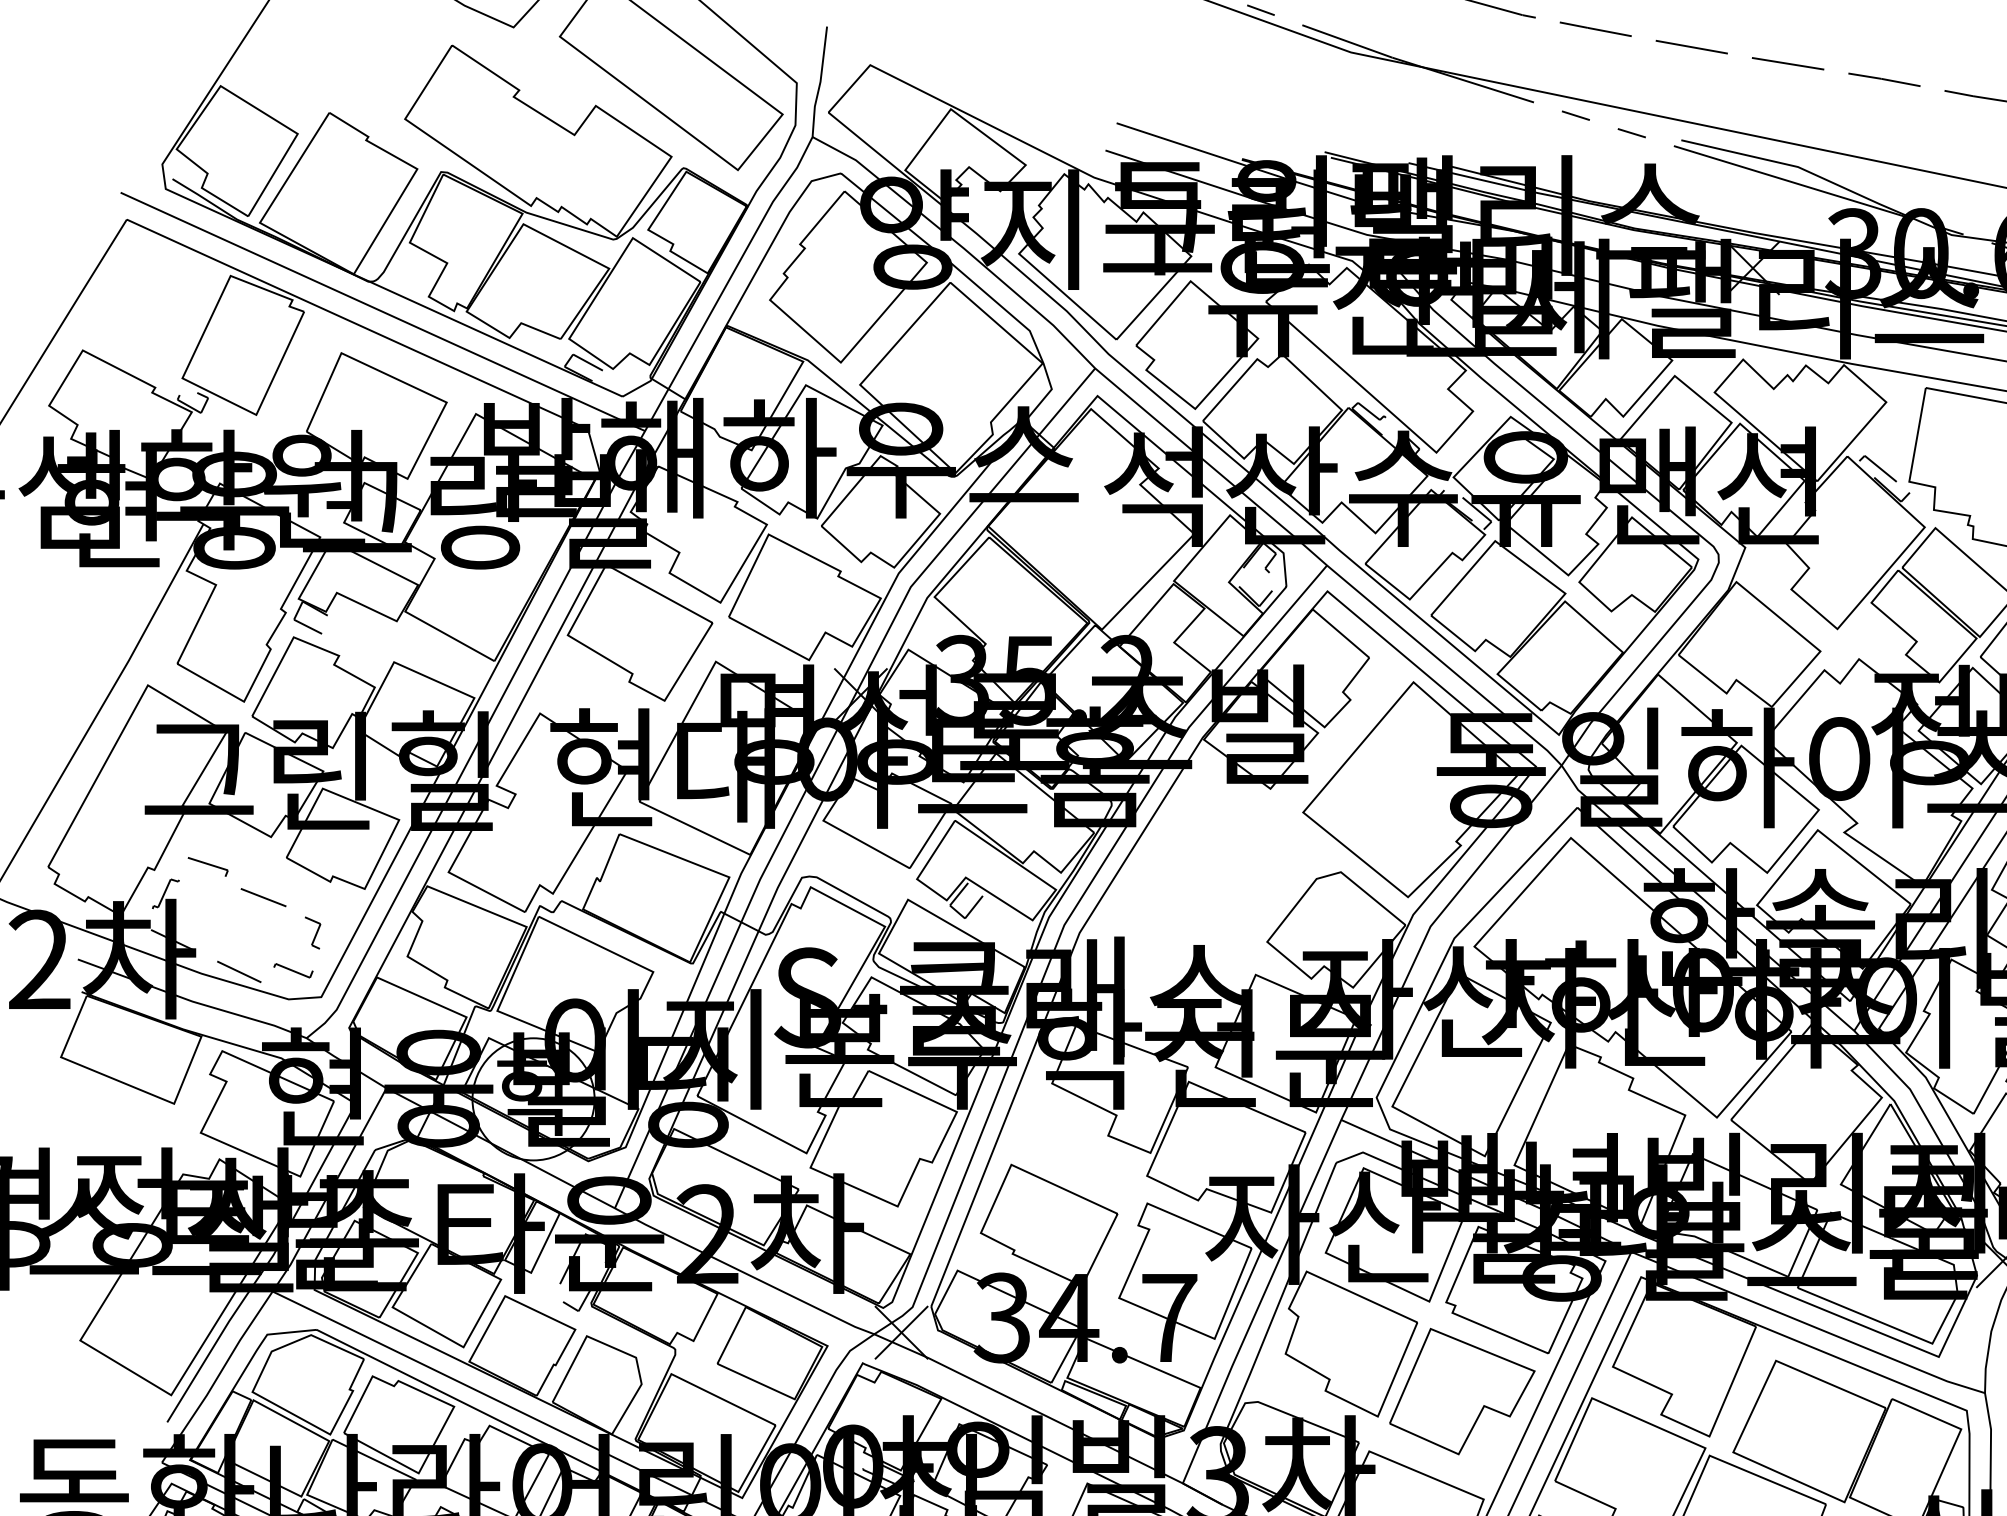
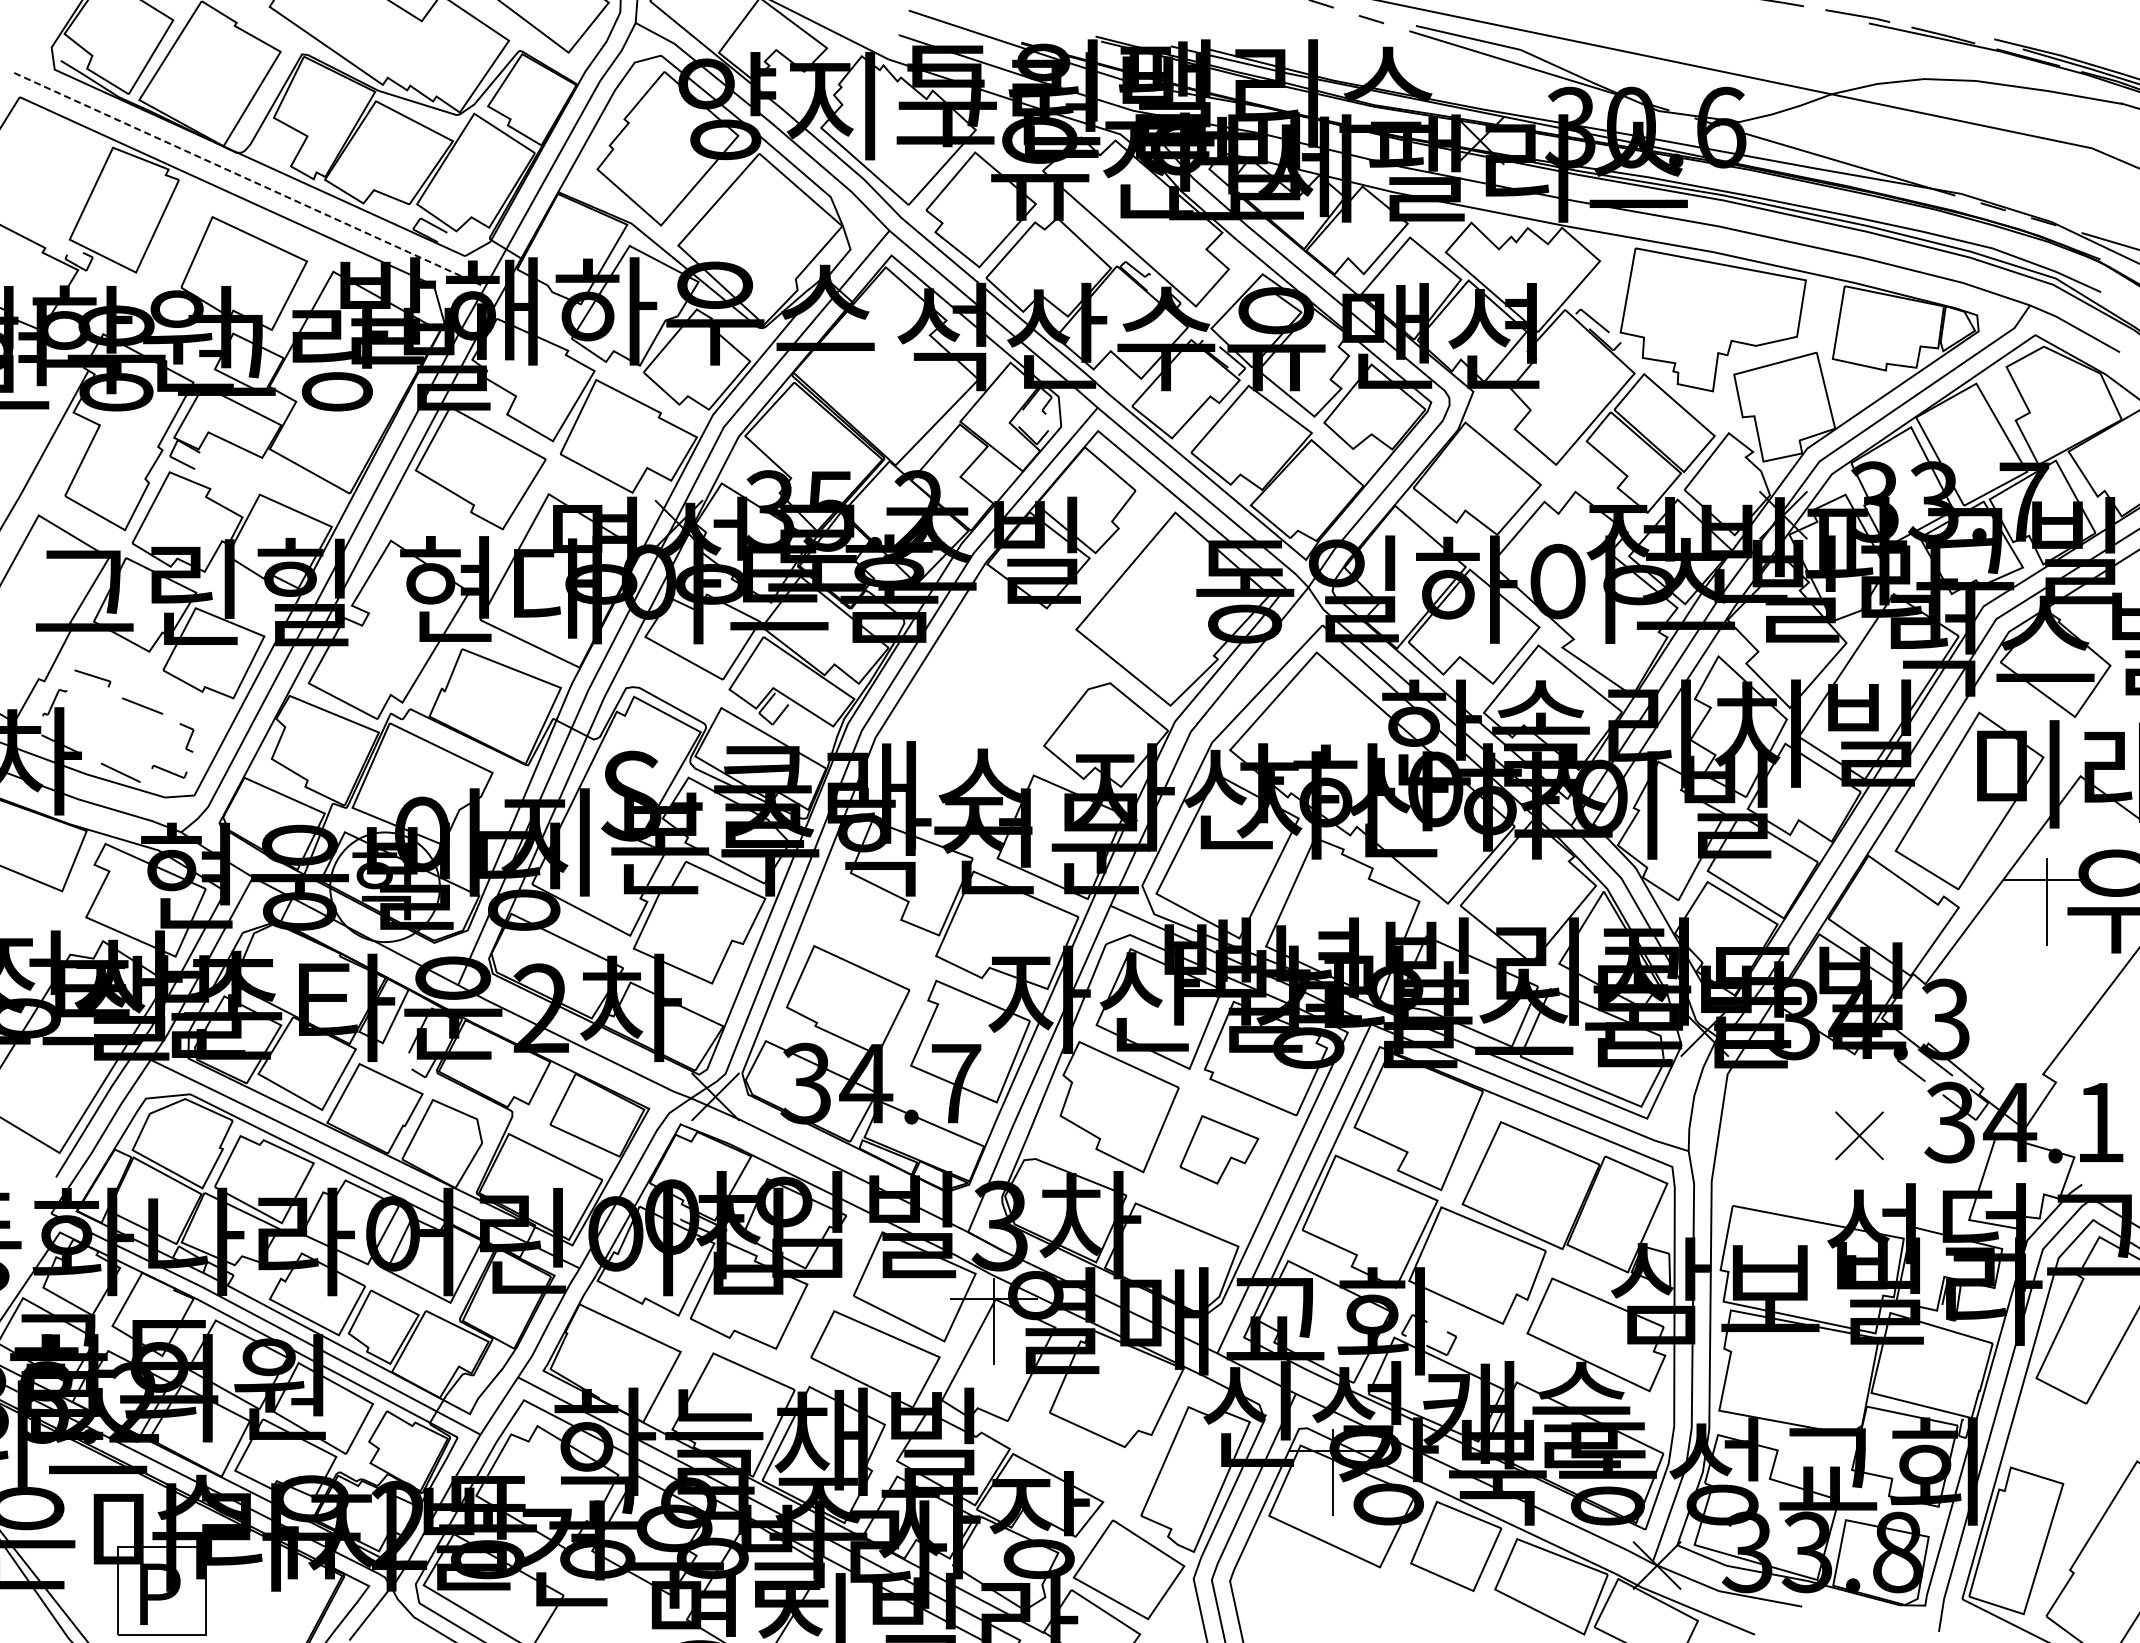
line: (383, 312) -> (250, 180), solid -> dashed
part: (1462, 1391) -> (1219, 1149), size x0.6

